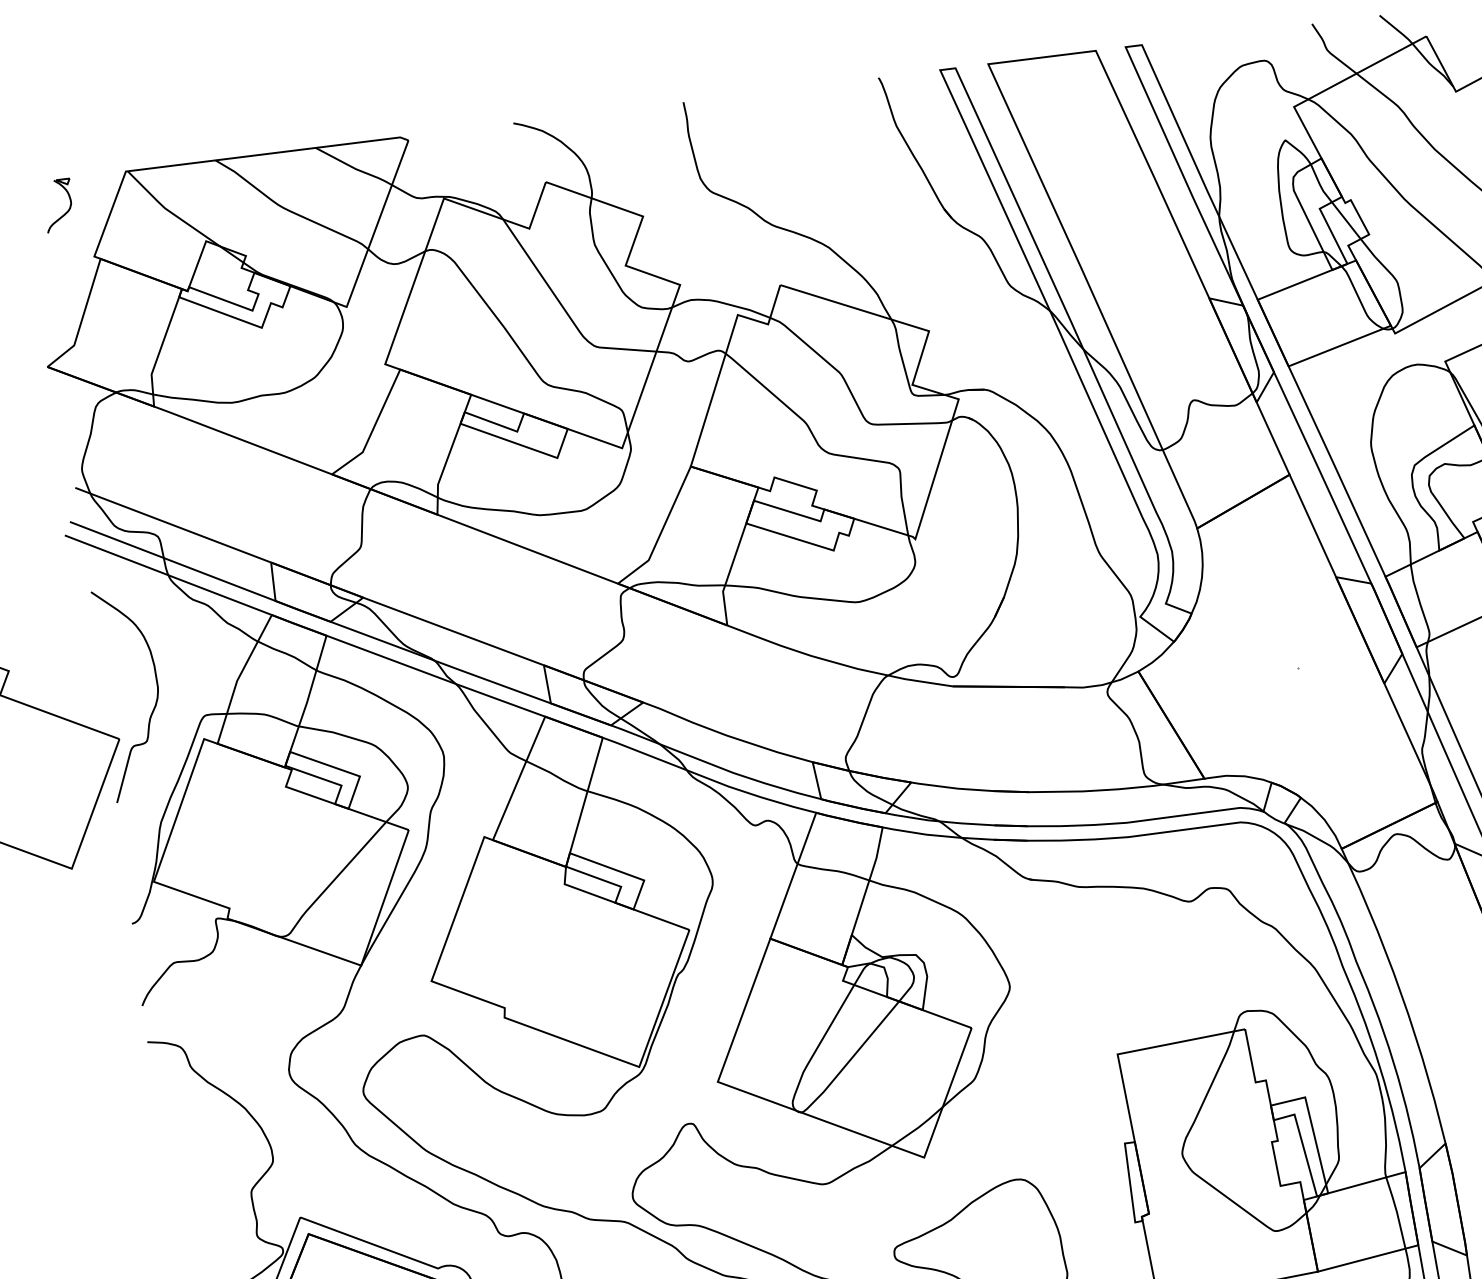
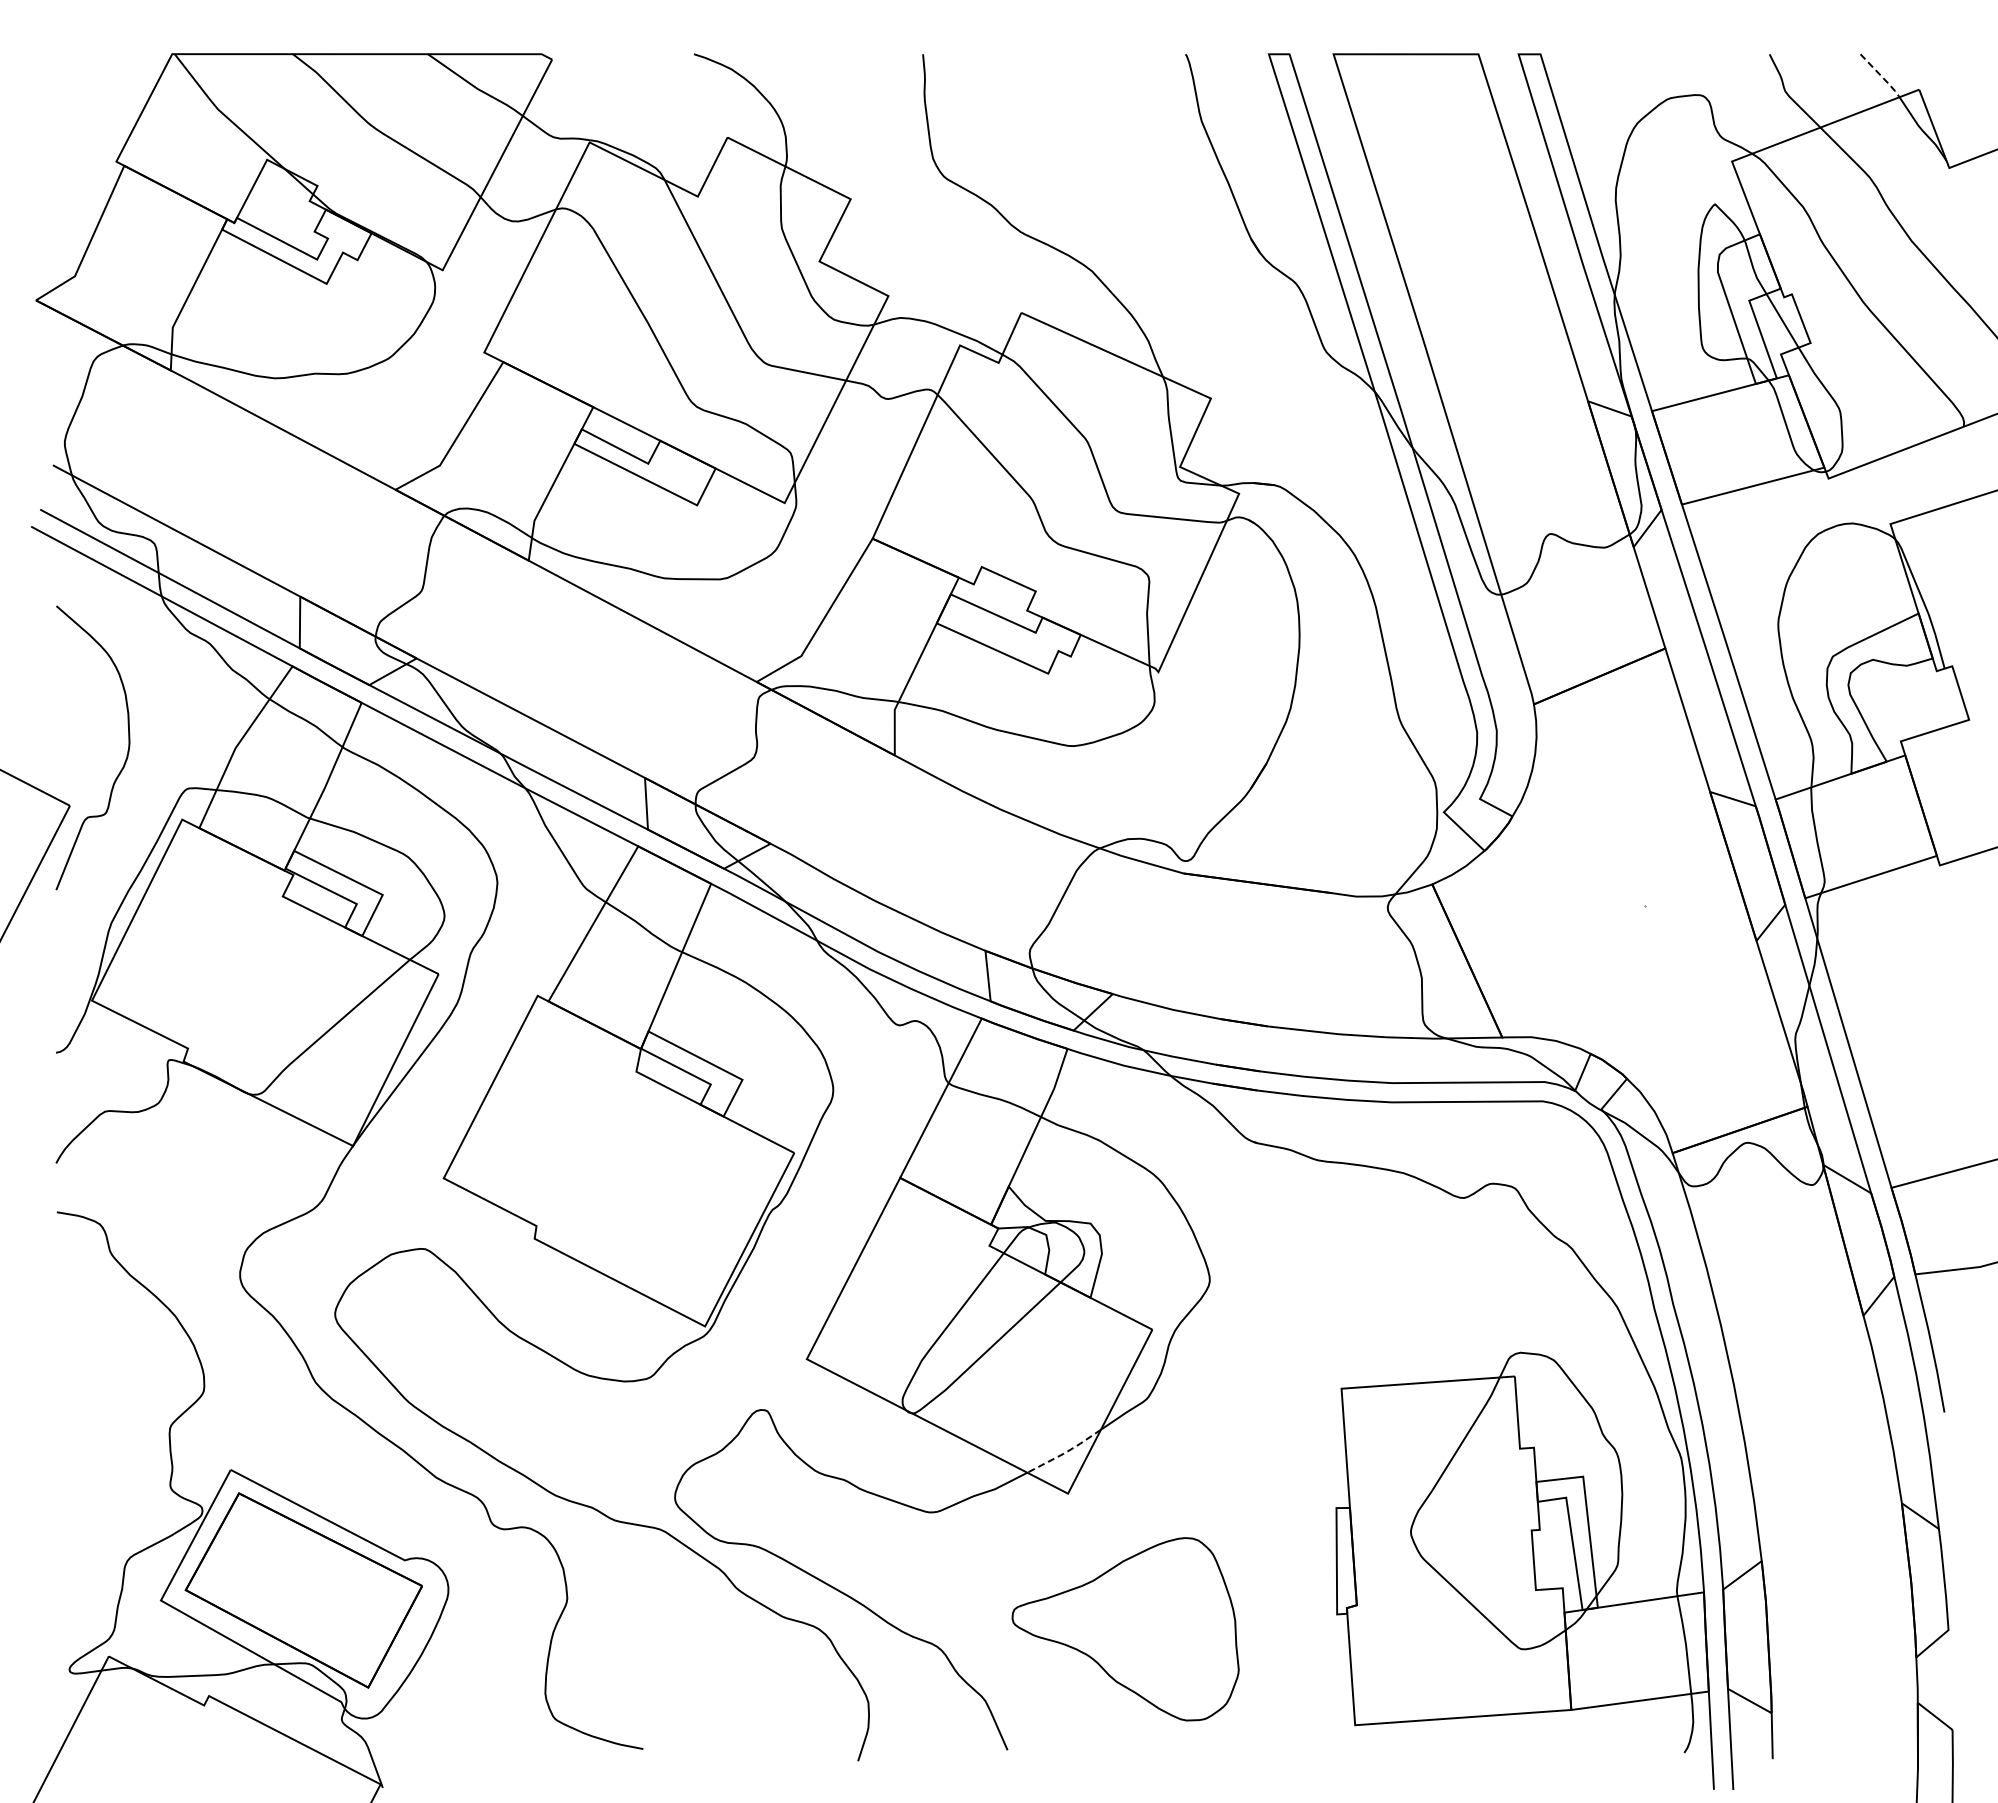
line: (1397, 30) -> (1881, 76), solid -> dashed
part: (65, 212) -> (85, 98), removed
line: (918, 1128) -> (1065, 1453), solid -> dashed

